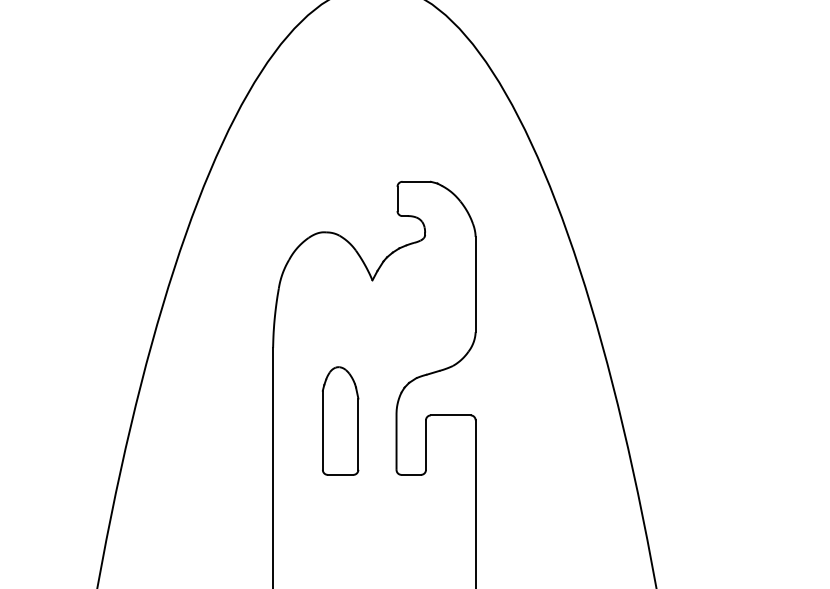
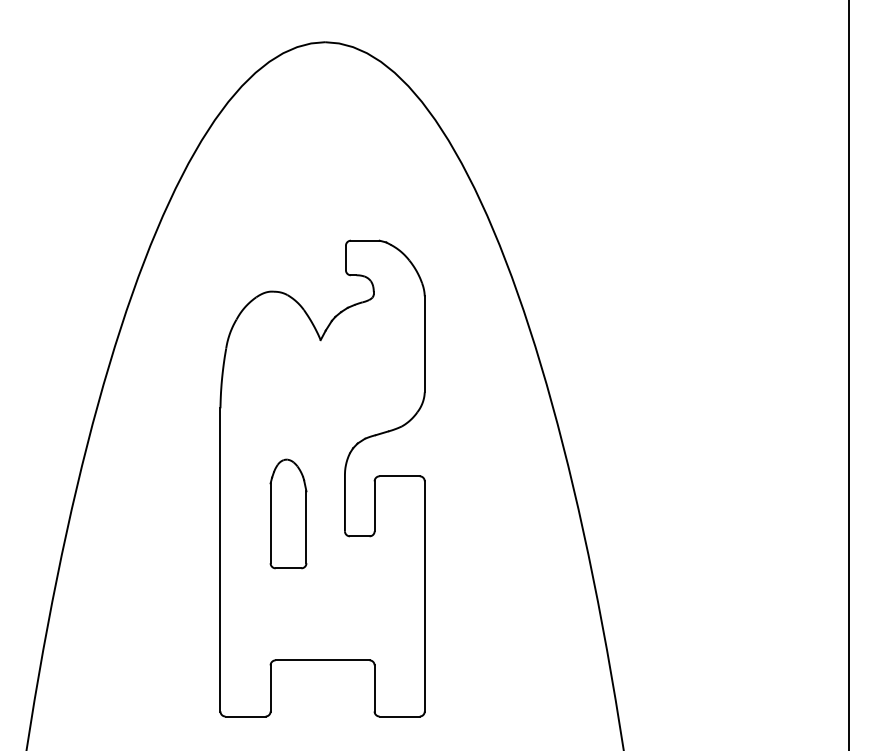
part: (340, 420) -> (288, 513), moved

